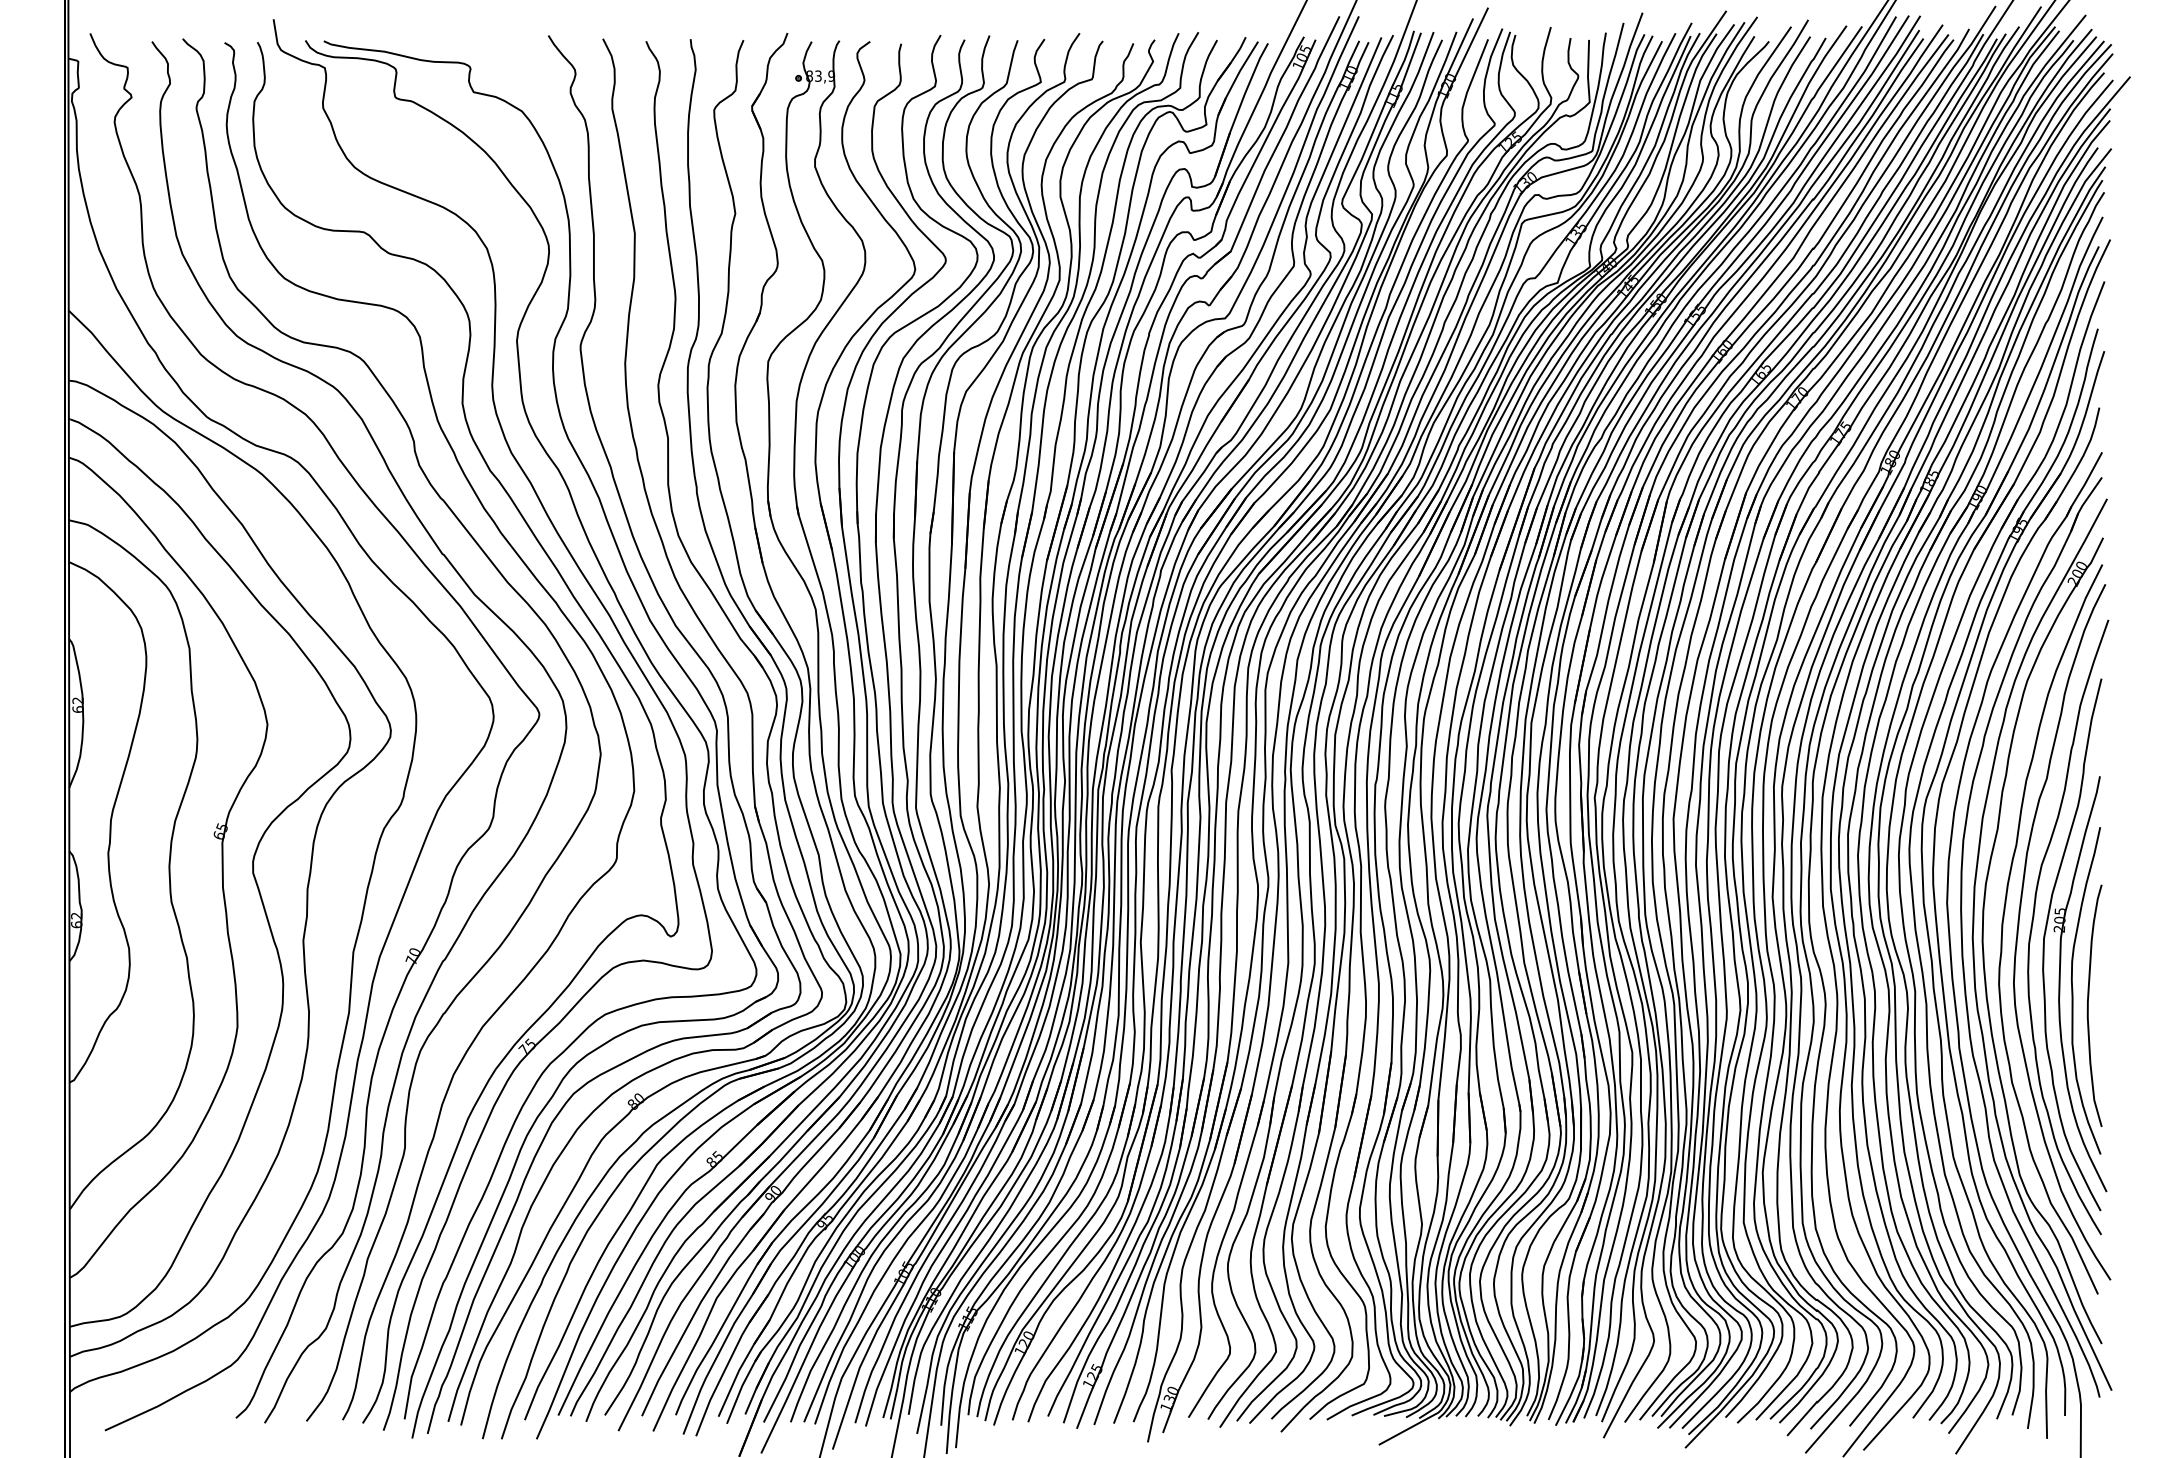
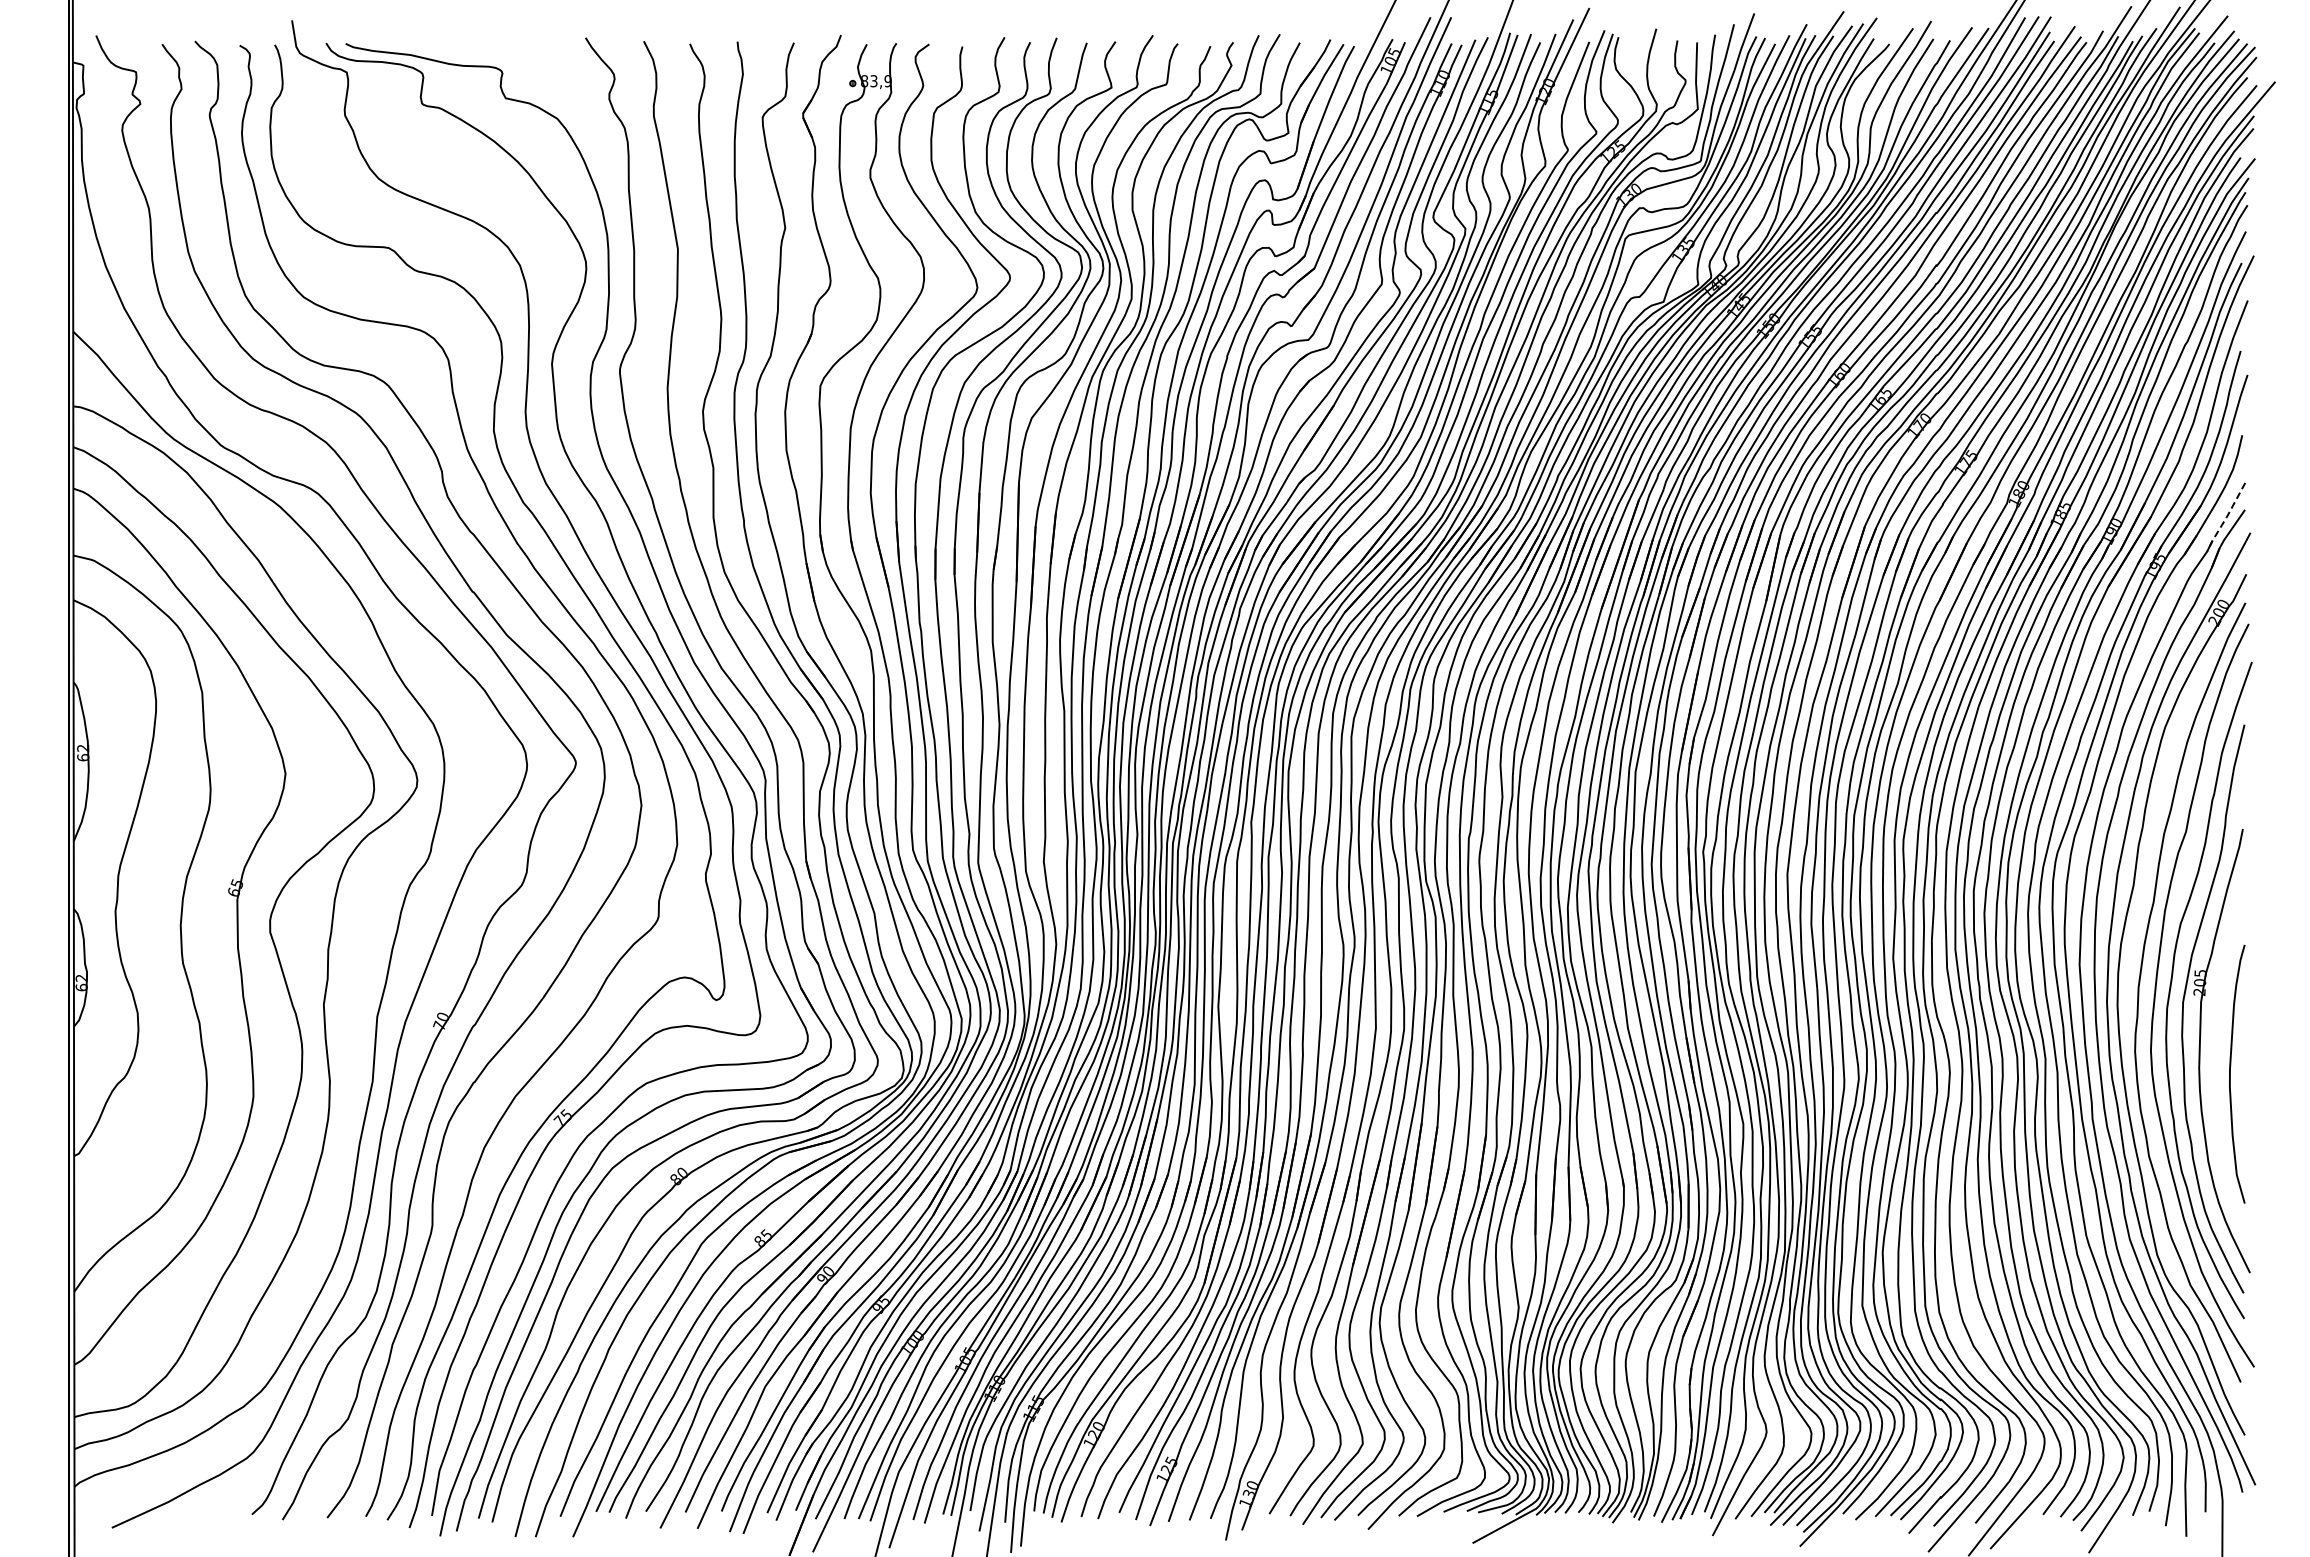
line: (2084, 485) -> (2226, 518), solid -> dashed
curve: (2073, 990) -> (2214, 1057), removed

